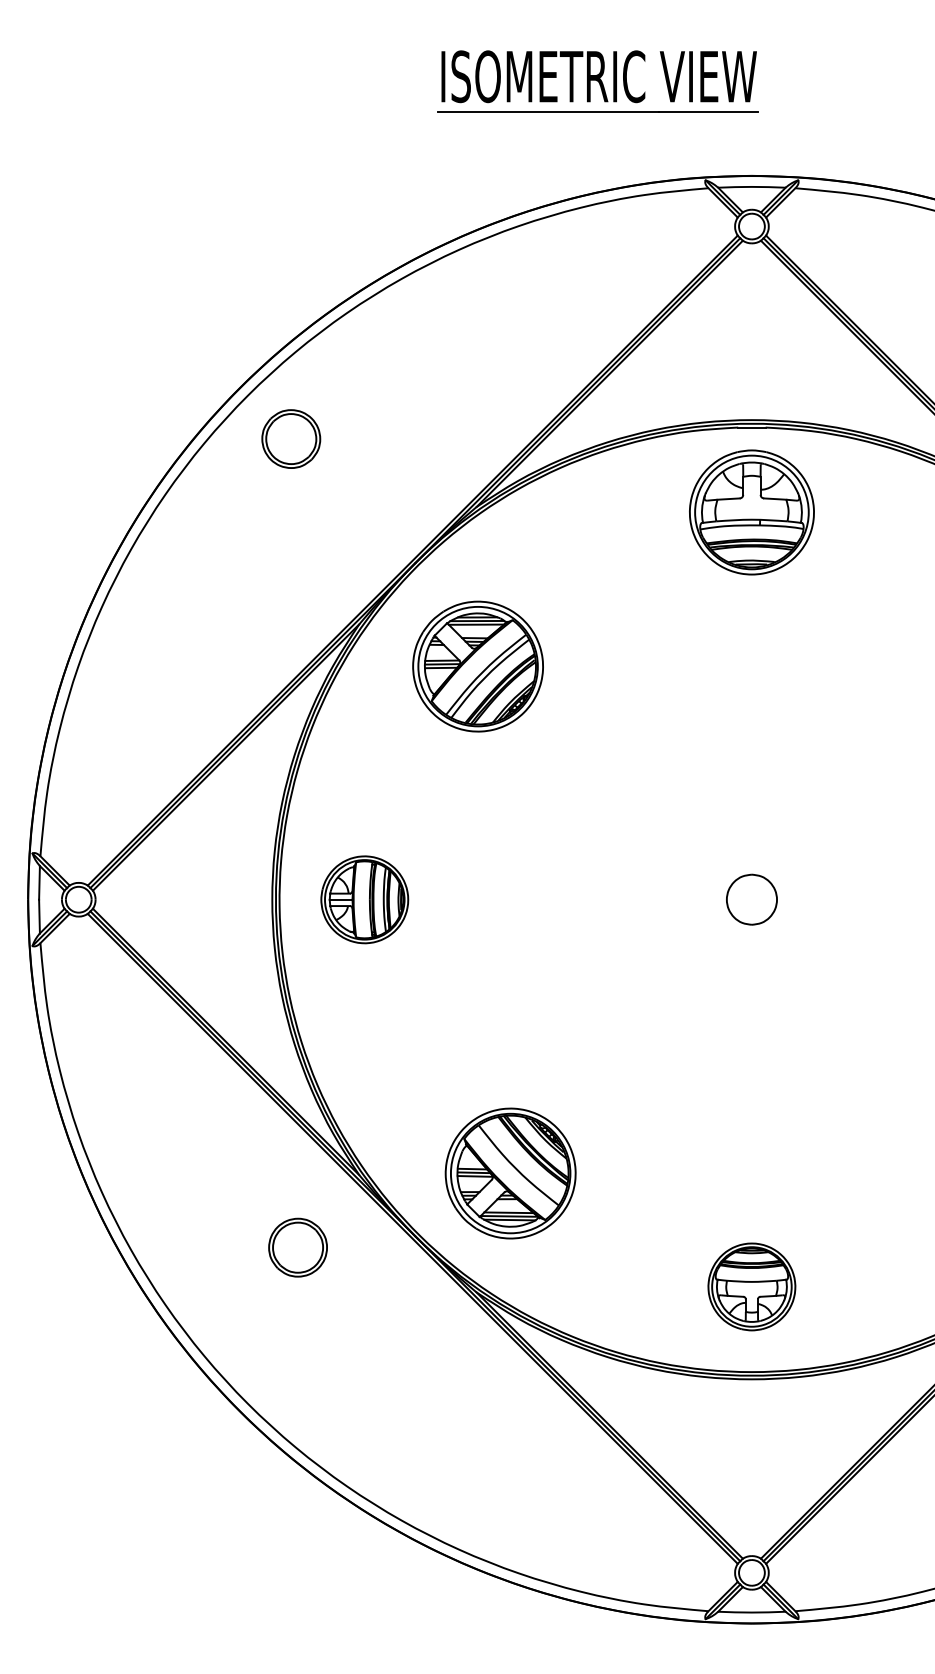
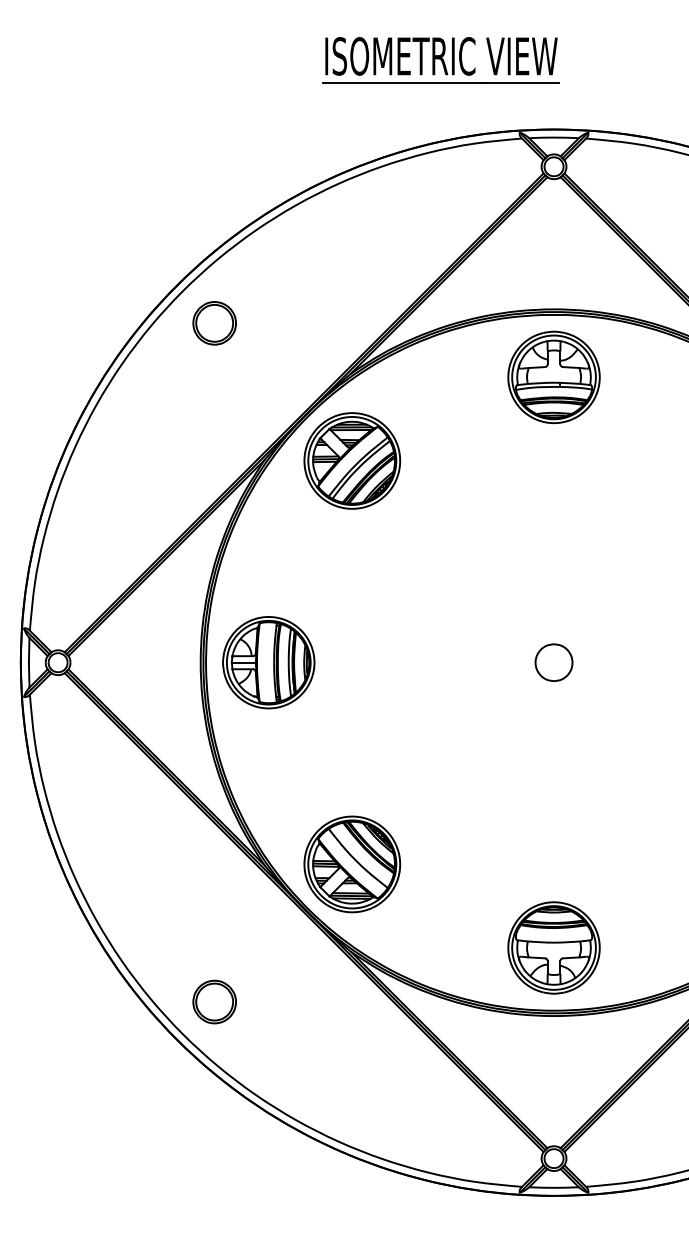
part: (478, 665) -> (352, 460), moved
part: (364, 899) -> (268, 662), size x1.43
part: (510, 1173) -> (352, 864), moved
part: (297, 1246) -> (214, 1001), moved
part: (751, 1286) -> (553, 947), size x1.43

